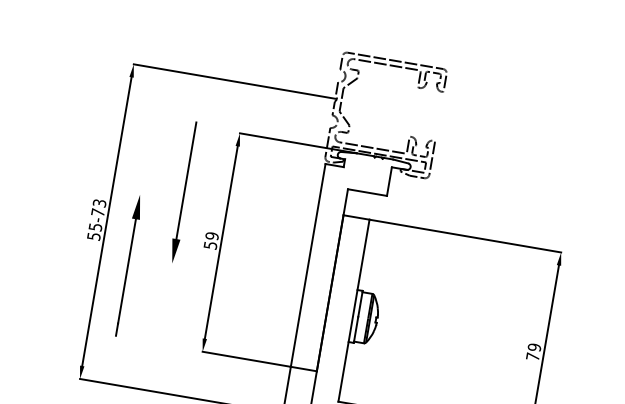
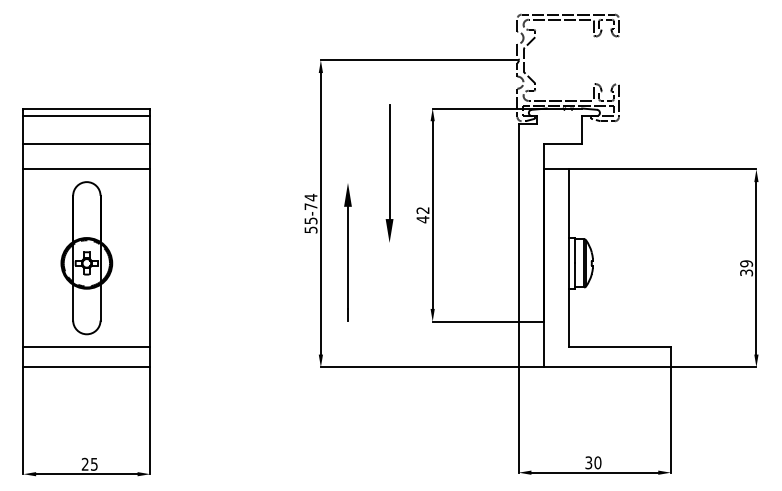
text: (99, 203) -> (310, 197), 55-73 -> 55-74
text: (210, 241) -> (422, 215), 59 -> 42
text: (532, 356) -> (746, 272), 79 -> 39

